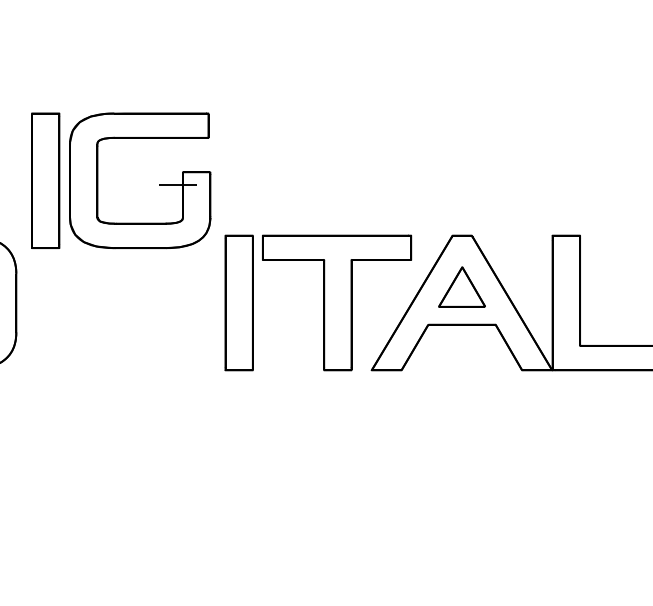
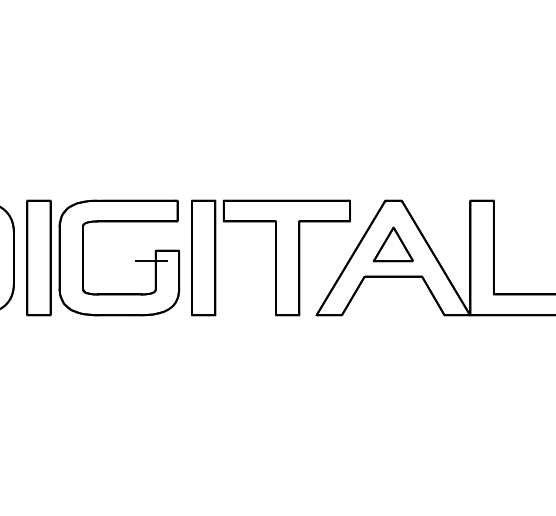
part: (98, 180) -> (83, 257), moved

